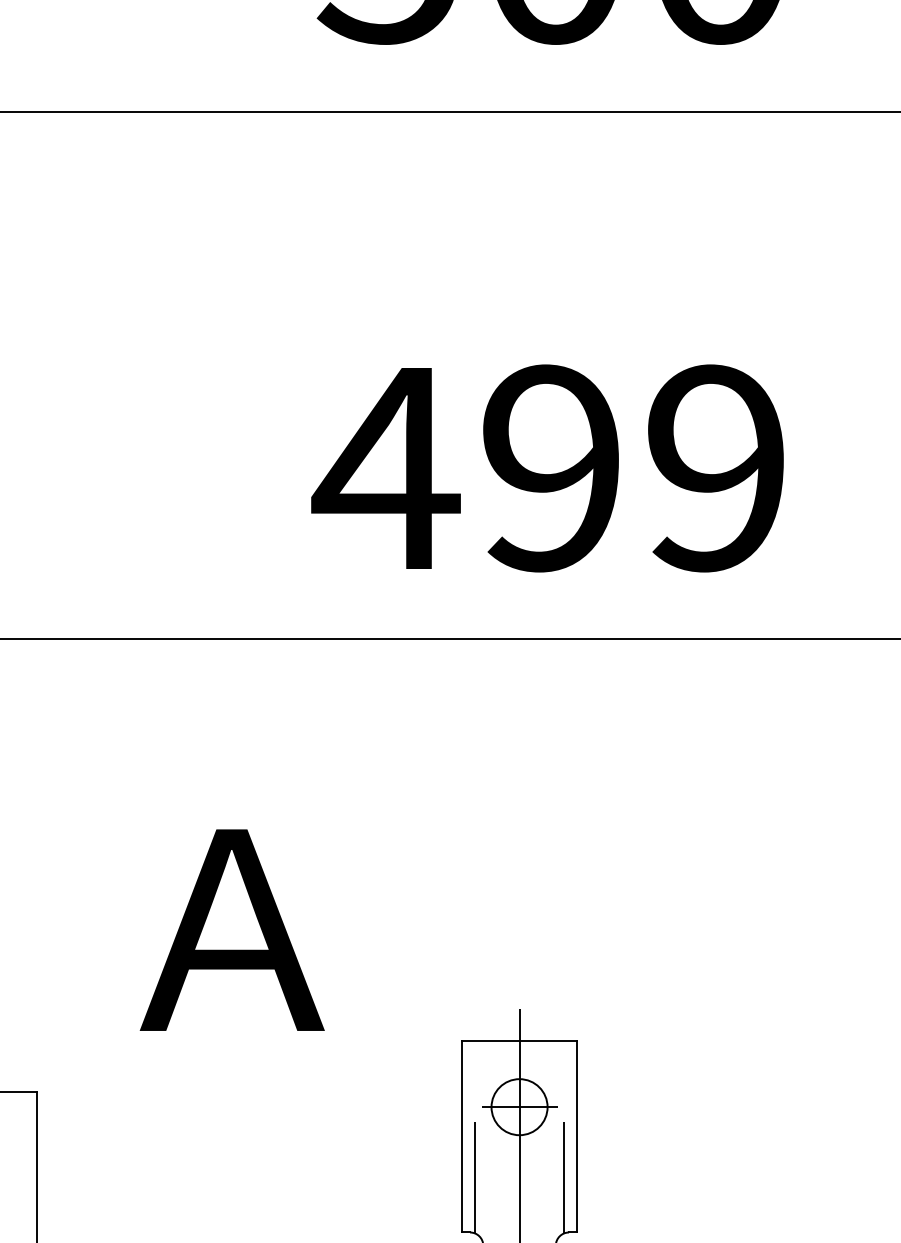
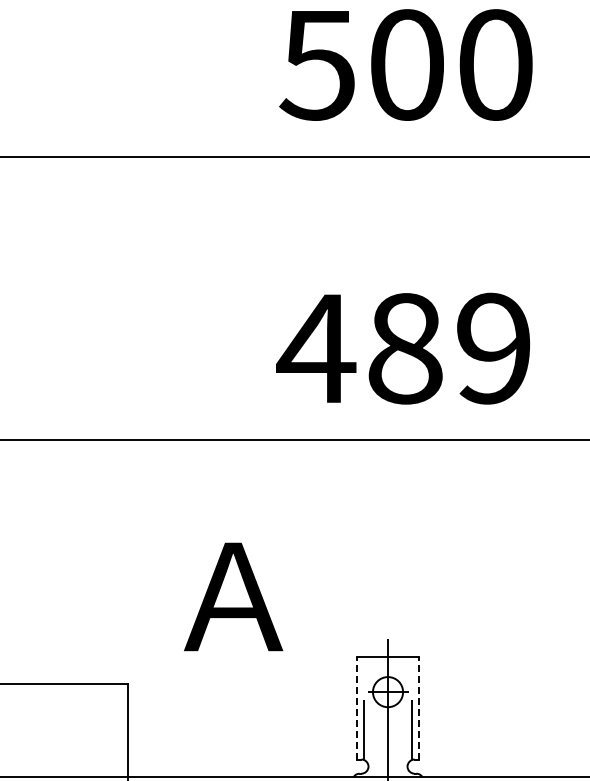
text: (552, 468) -> (405, 348), 499 -> 489
line: (462, 1135) -> (357, 707), solid -> dashed
line: (578, 1135) -> (419, 707), solid -> dashed

